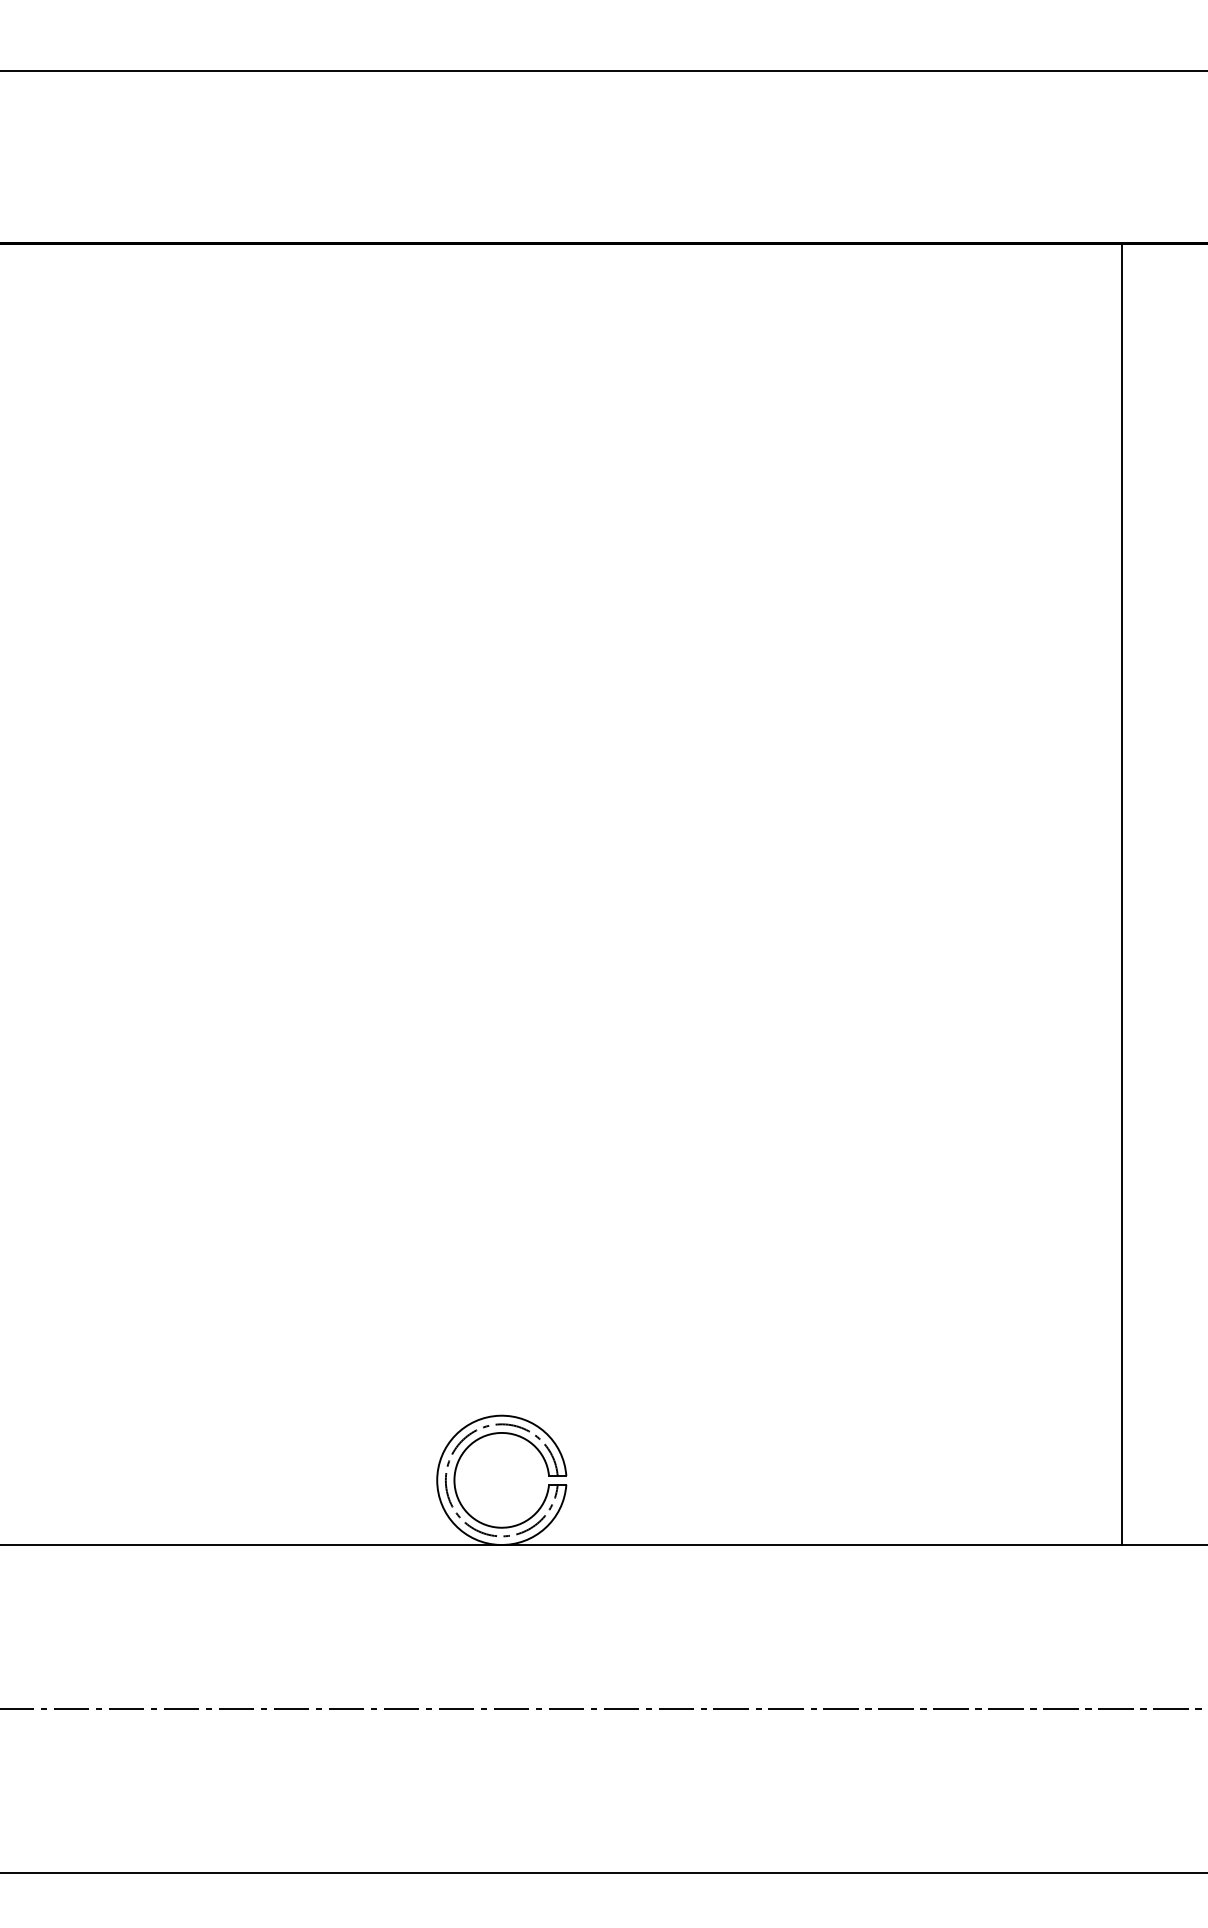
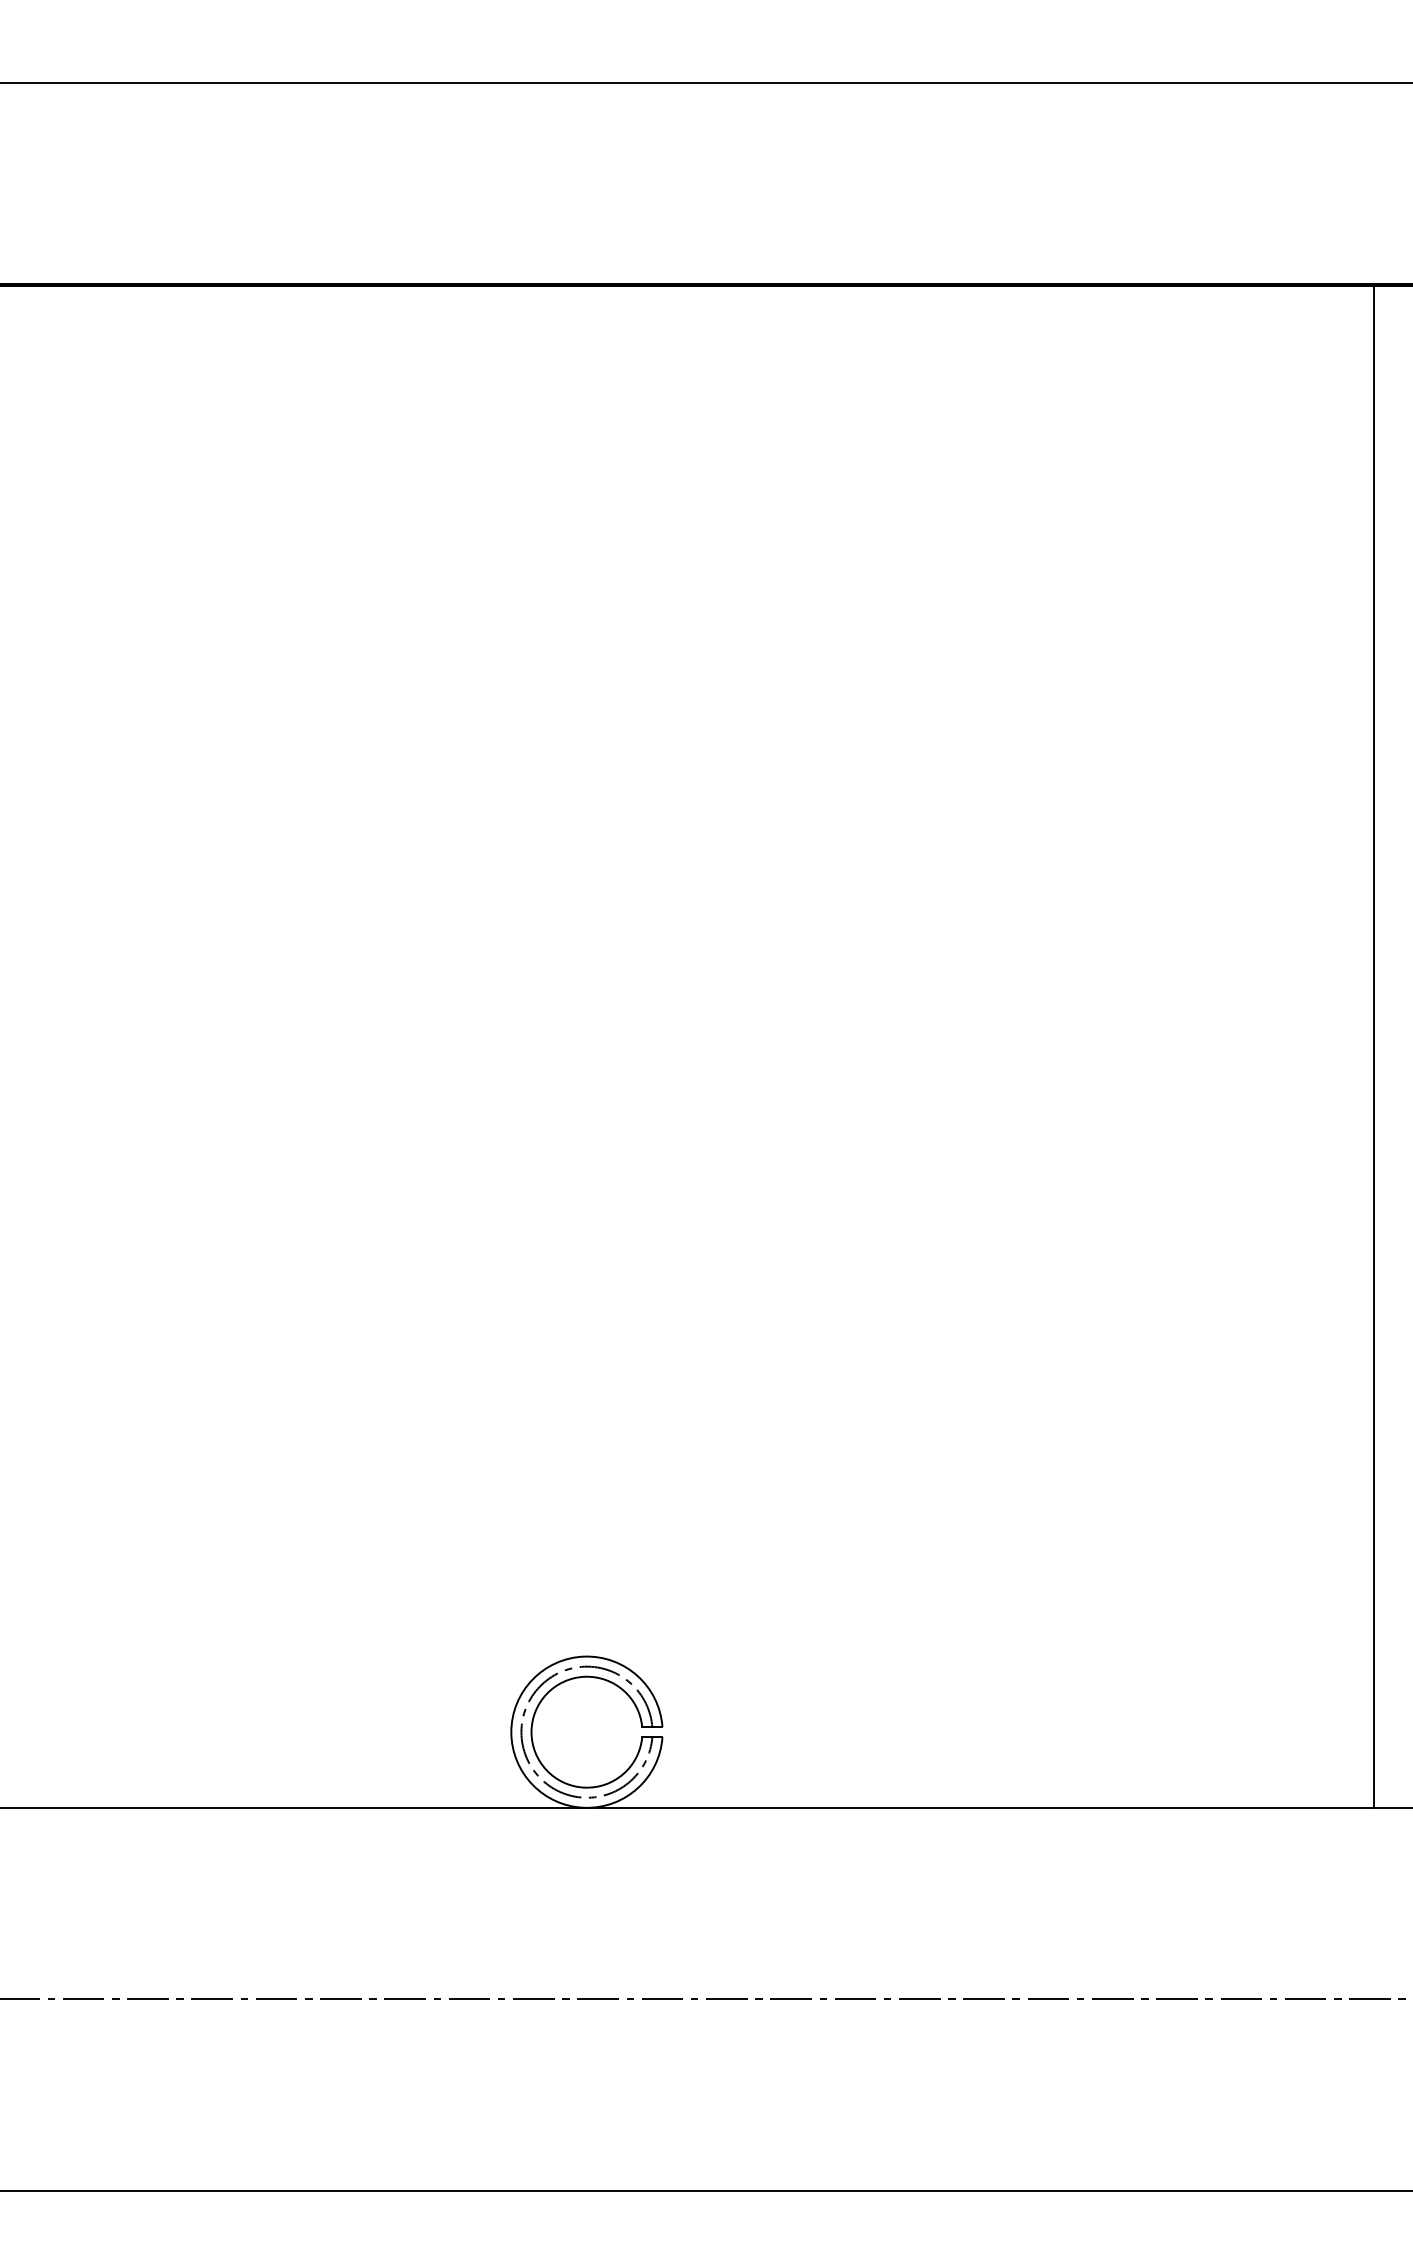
line: (1121, 894) -> (1373, 1046), moved

